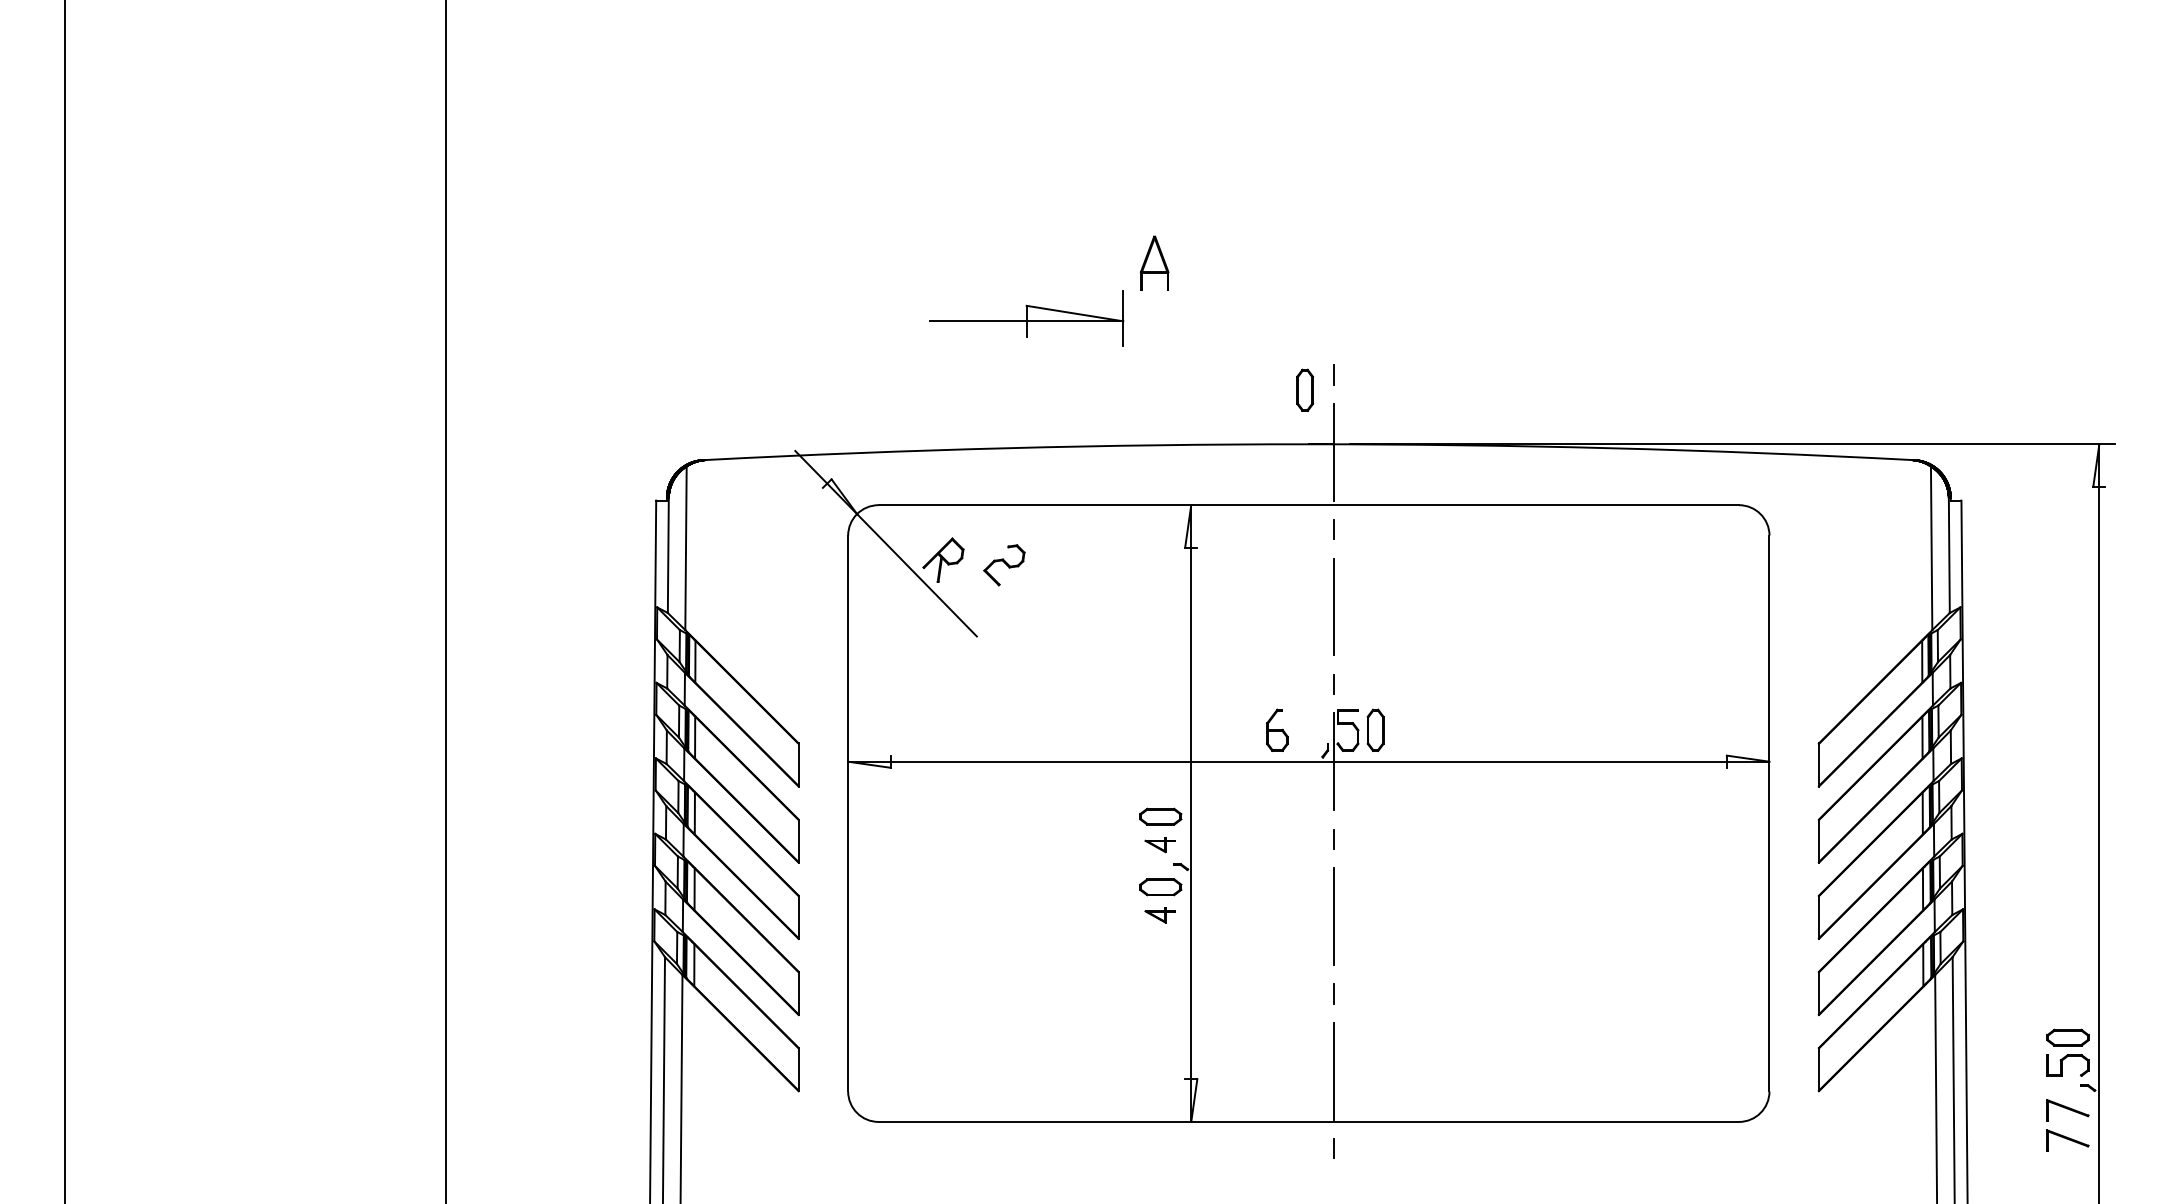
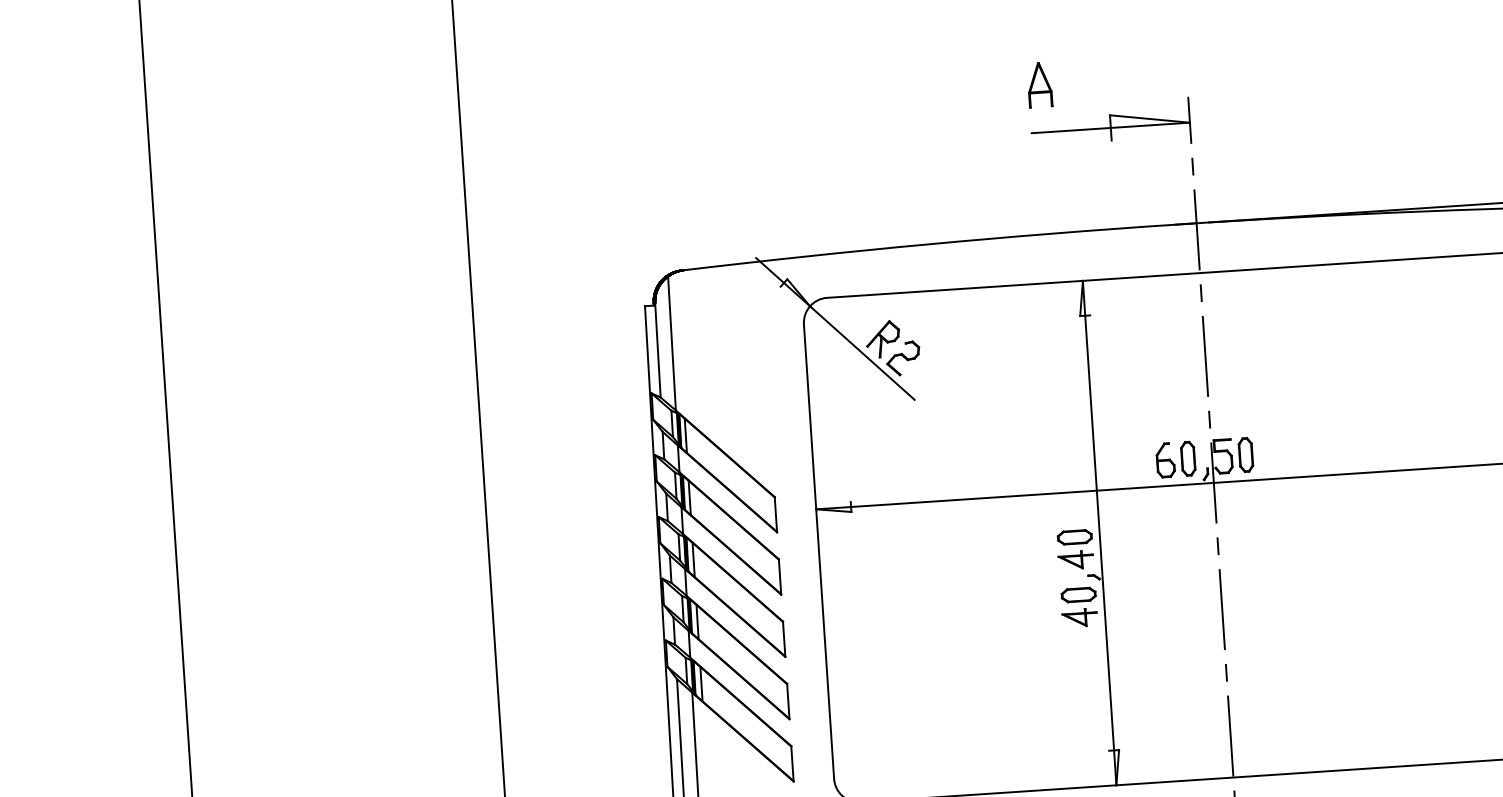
part: (1026, 318) -> (1110, 125), moved
part: (1305, 389) -> (1188, 458), moved
part: (1004, 565) -> (903, 358), moved
part: (1159, 844) -> (1075, 560), size x1.43
part: (1159, 915) -> (1079, 618), size x1.43

